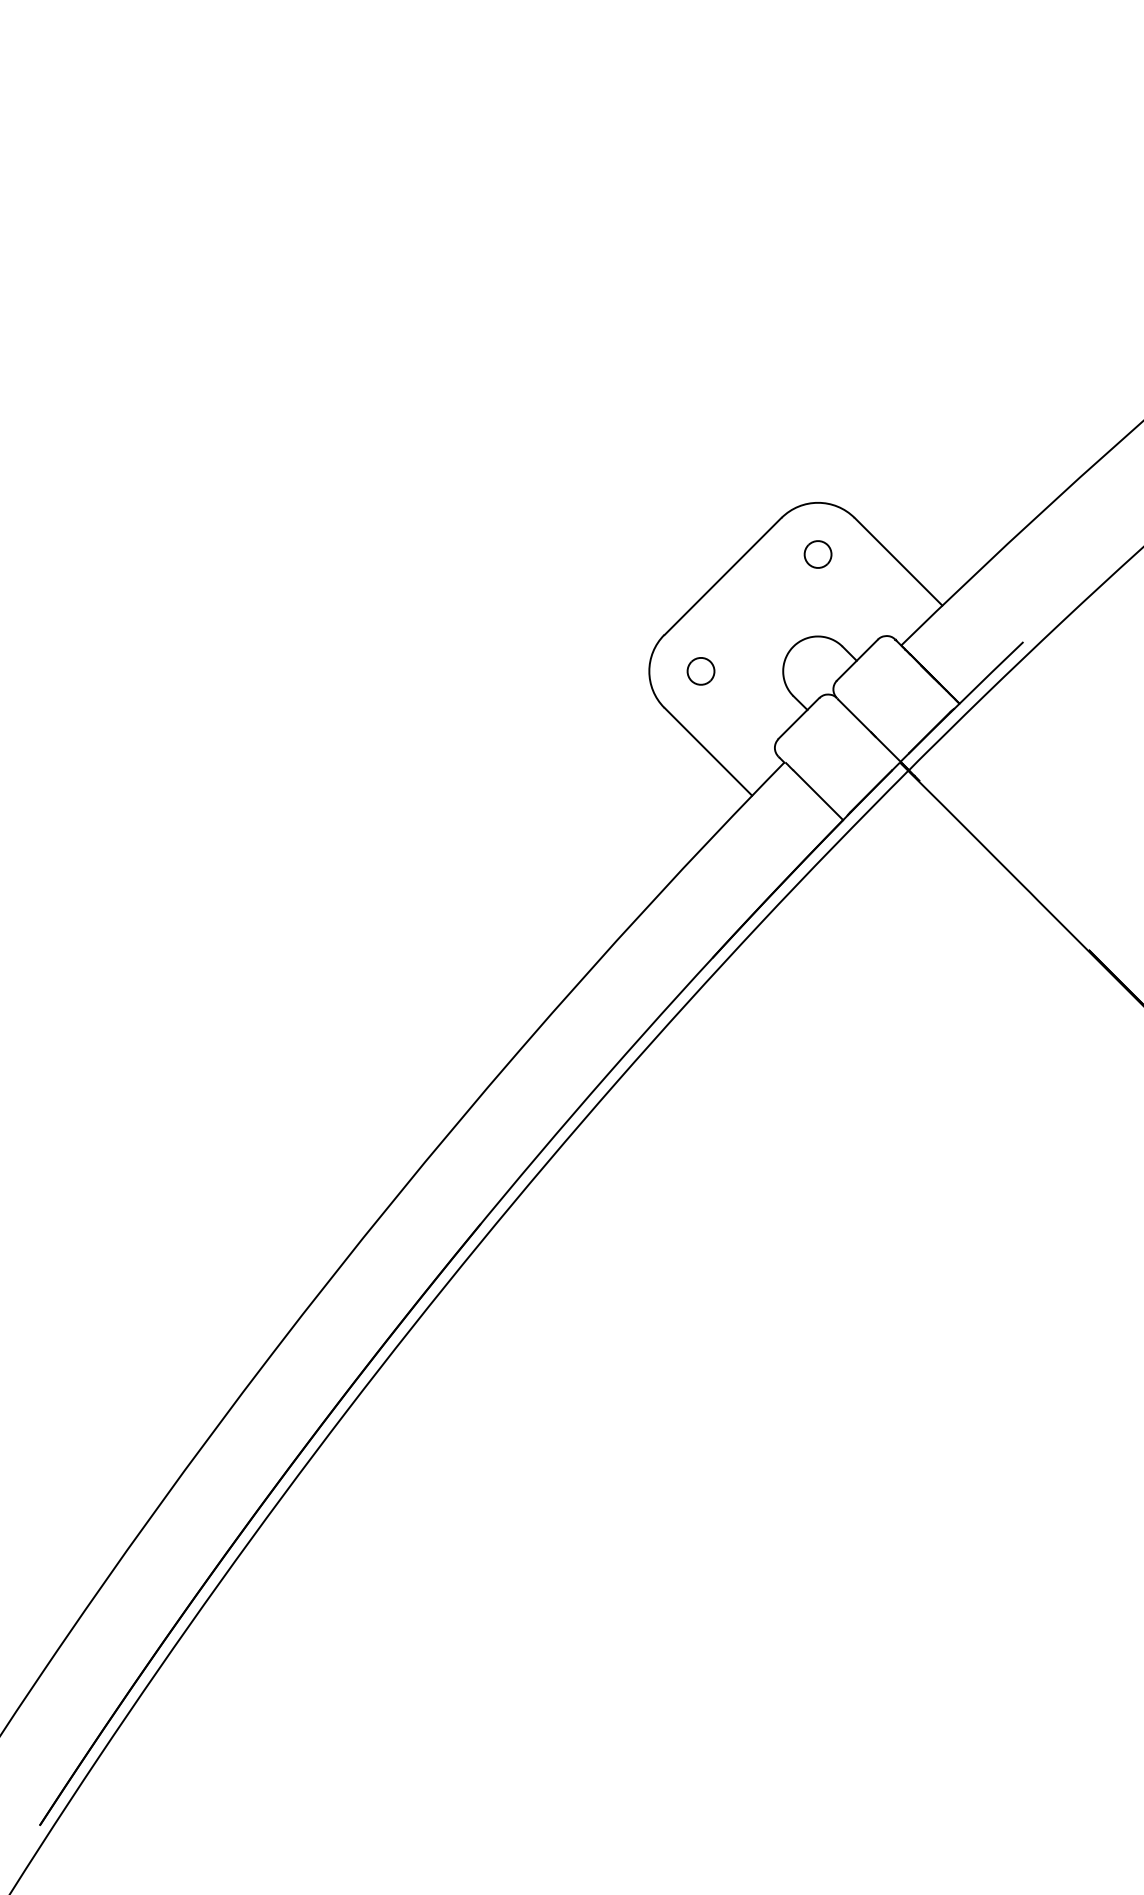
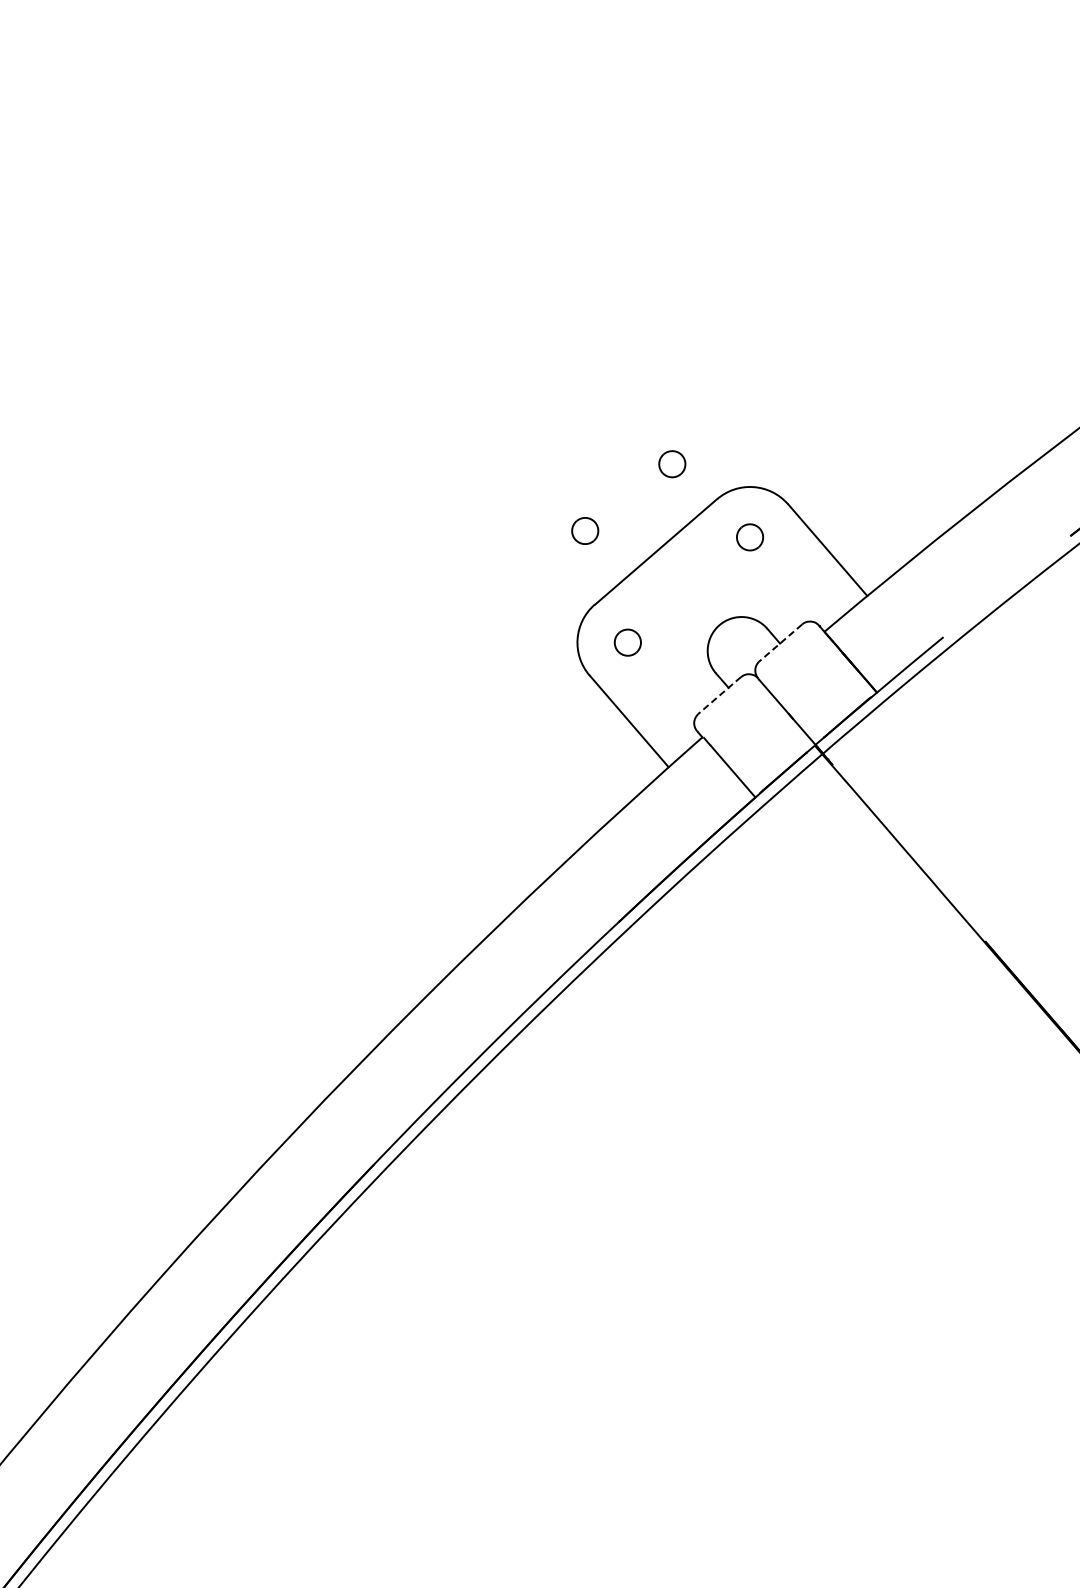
part: (732, 485) -> (671, 464), added
part: (648, 560) -> (584, 531), added
line: (857, 660) -> (780, 643), solid -> dashed
line: (798, 718) -> (719, 695), solid -> dashed

